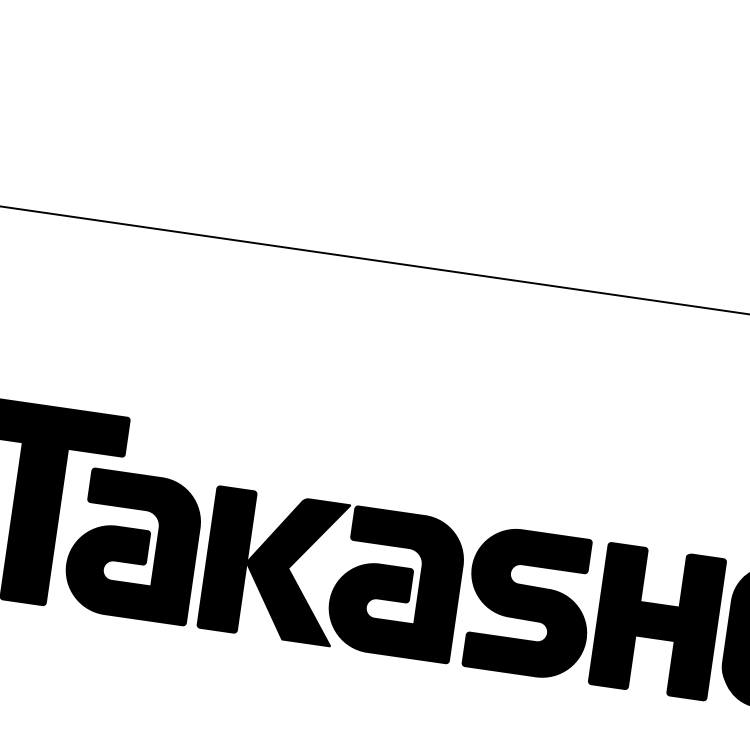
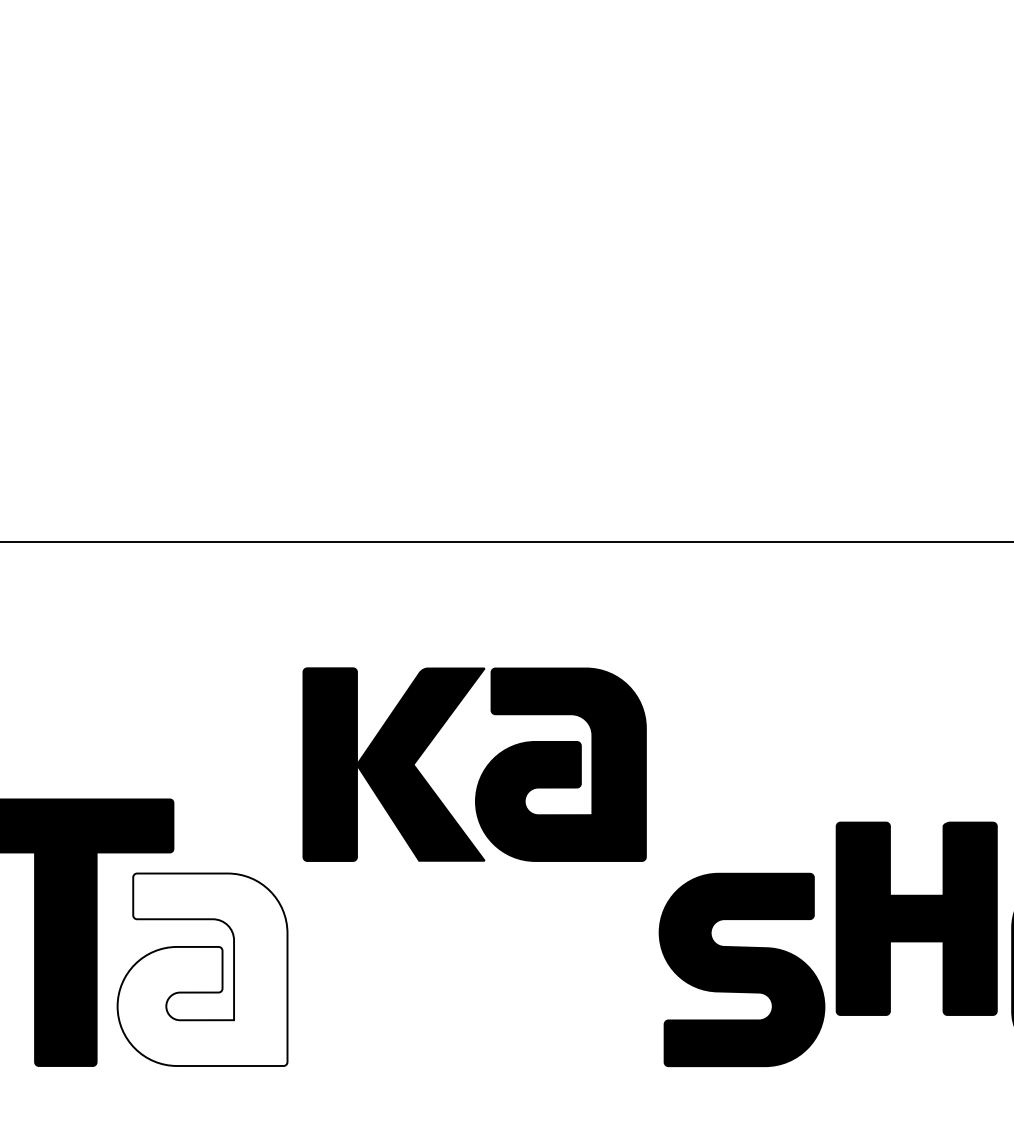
fill: (133, 545) -> (202, 969), removed
part: (339, 578) -> (484, 768), moved
part: (657, 621) -> (916, 918), moved

